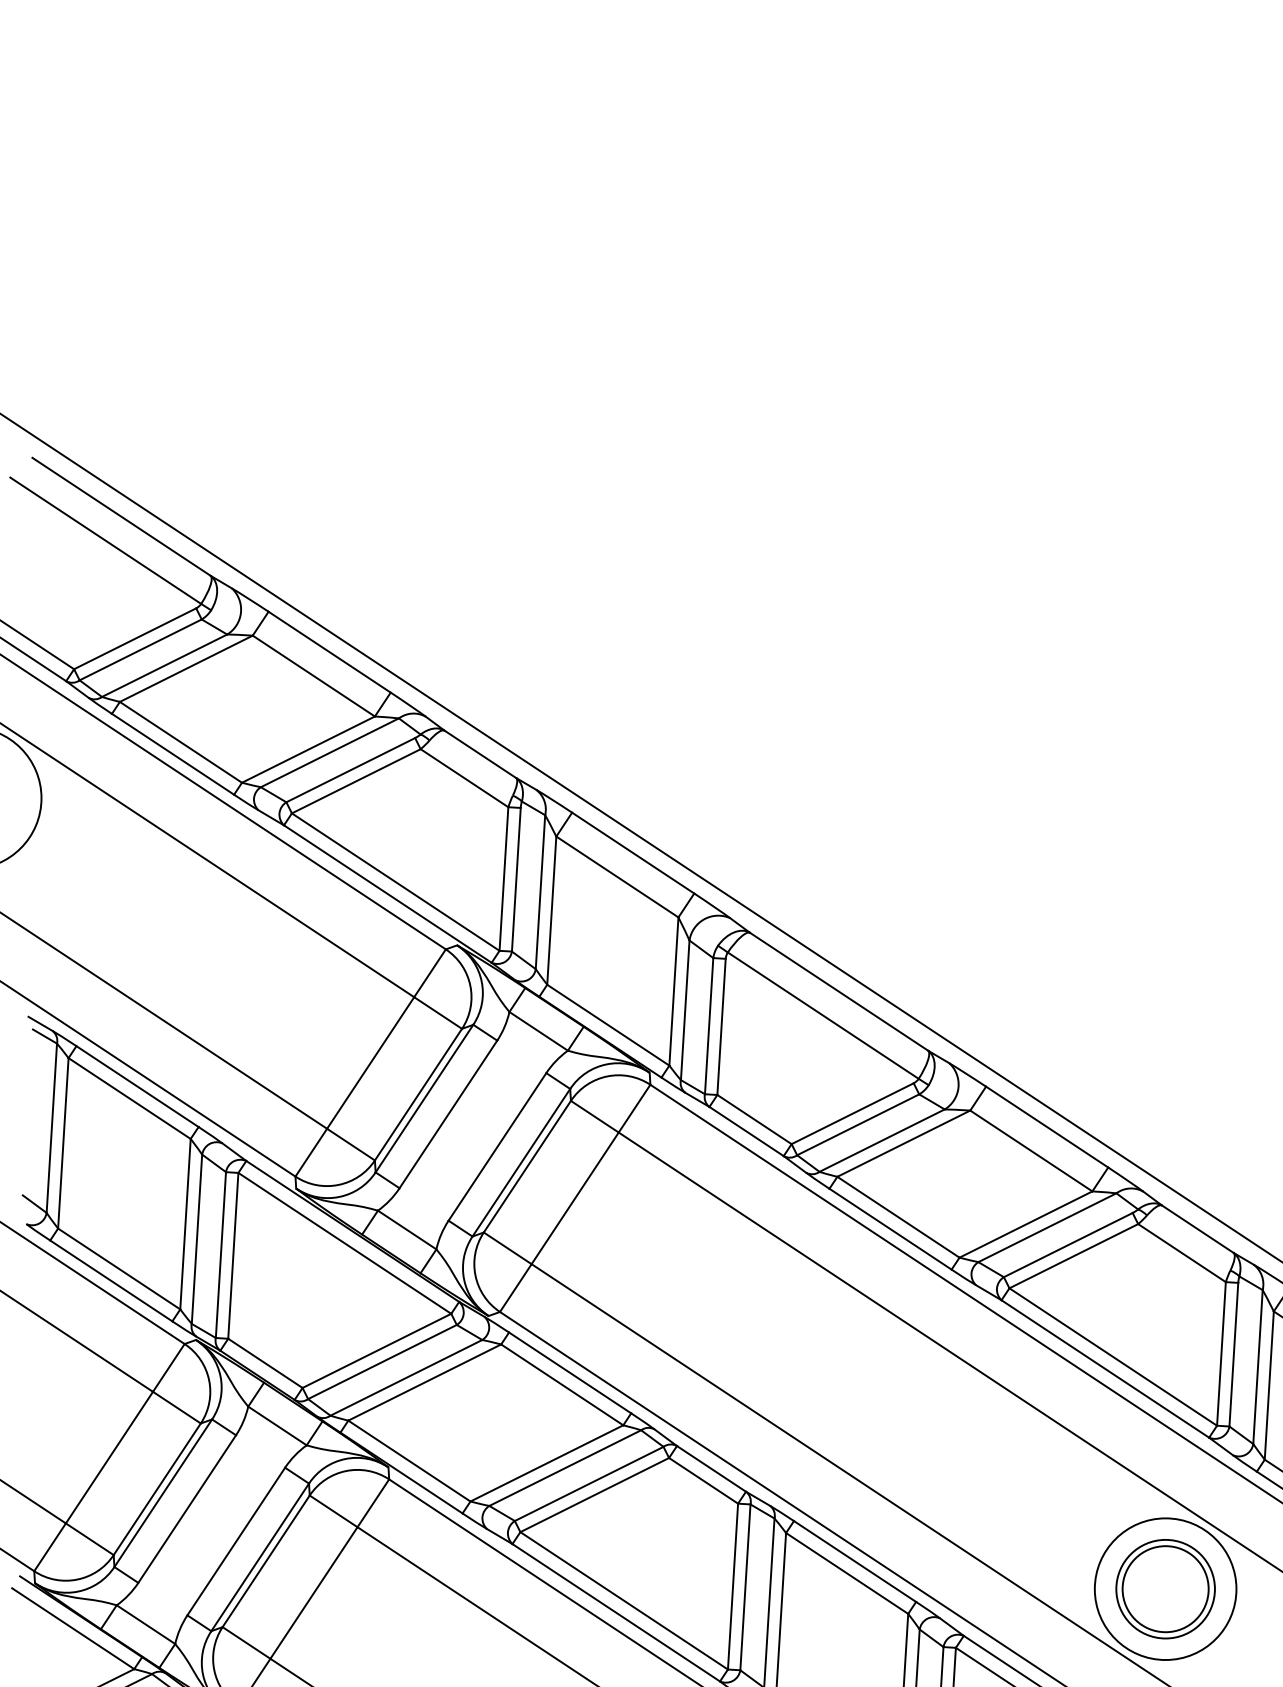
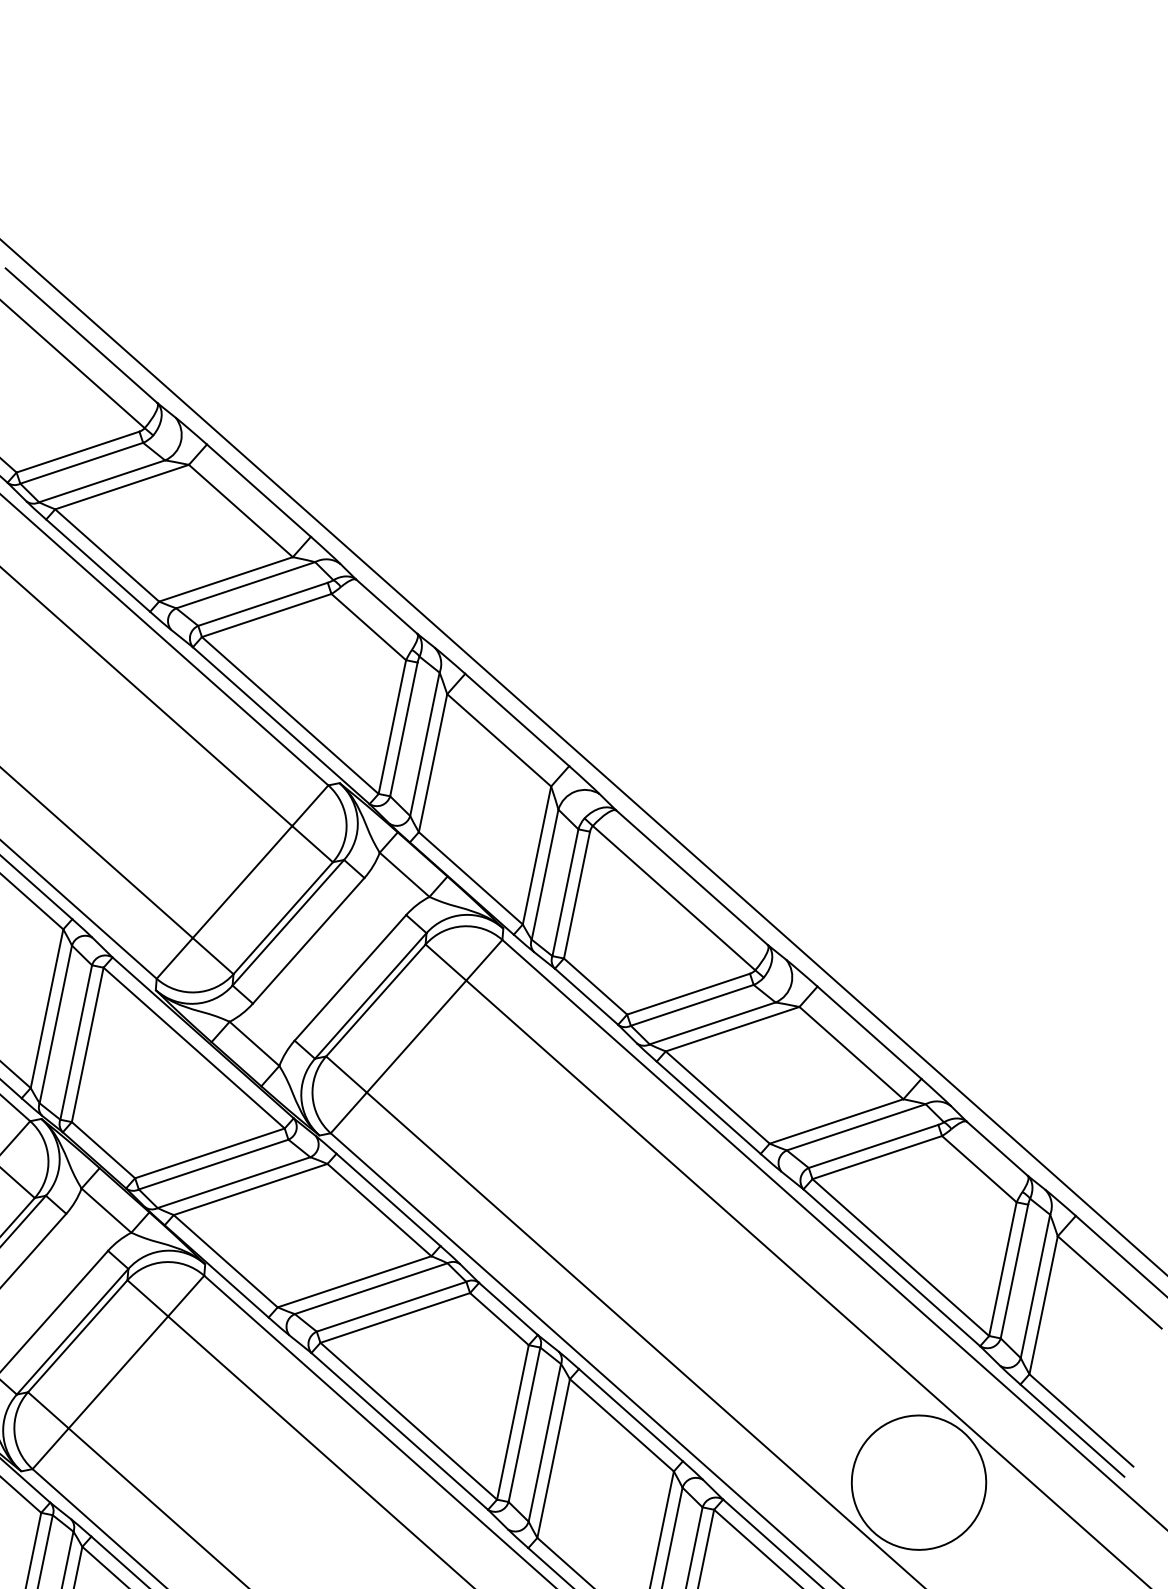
part: (1165, 1589) -> (918, 1482), removed

